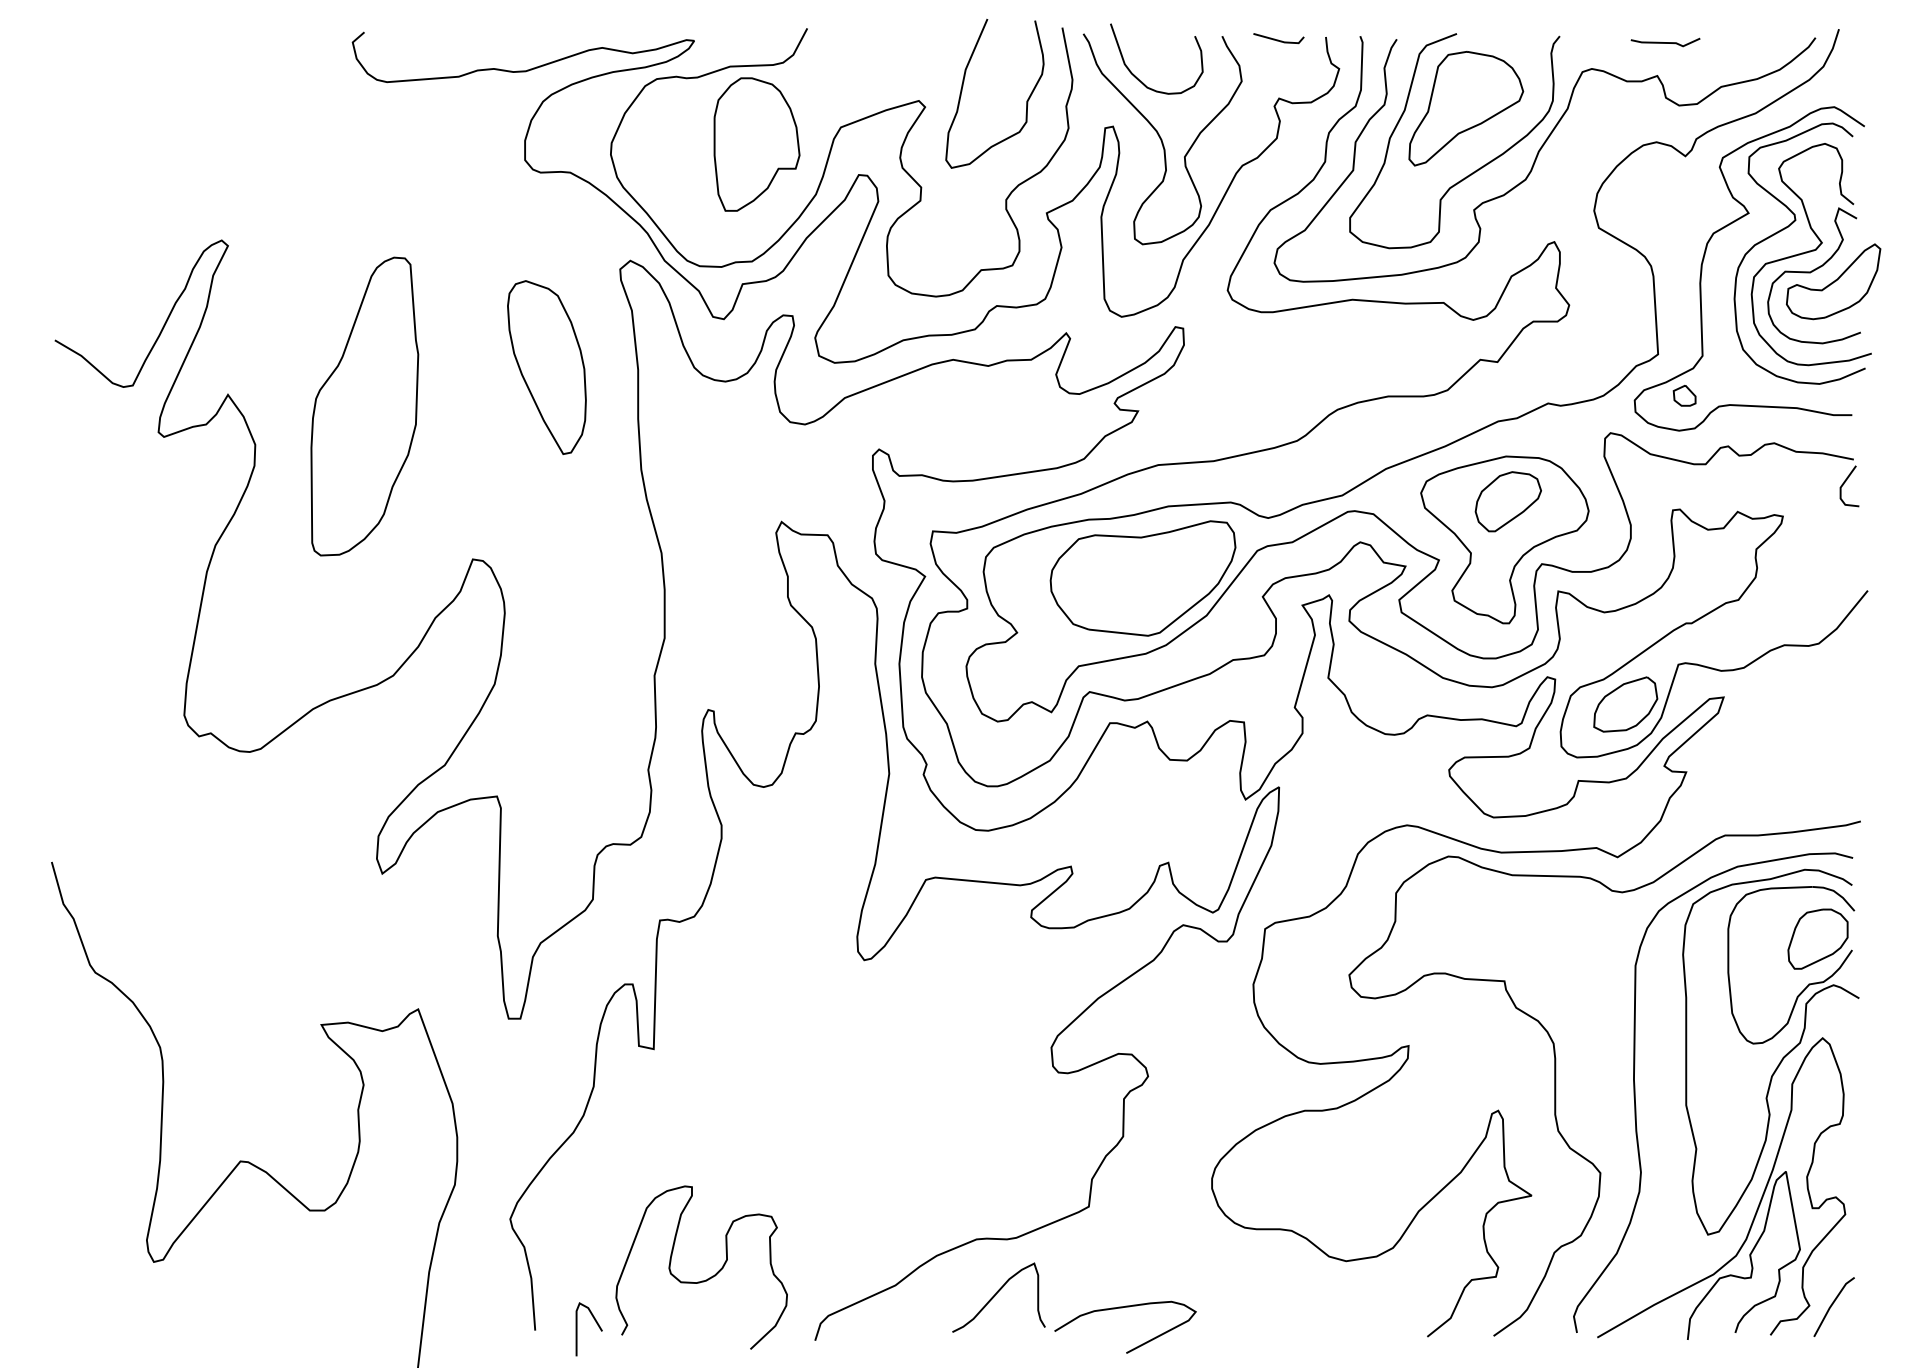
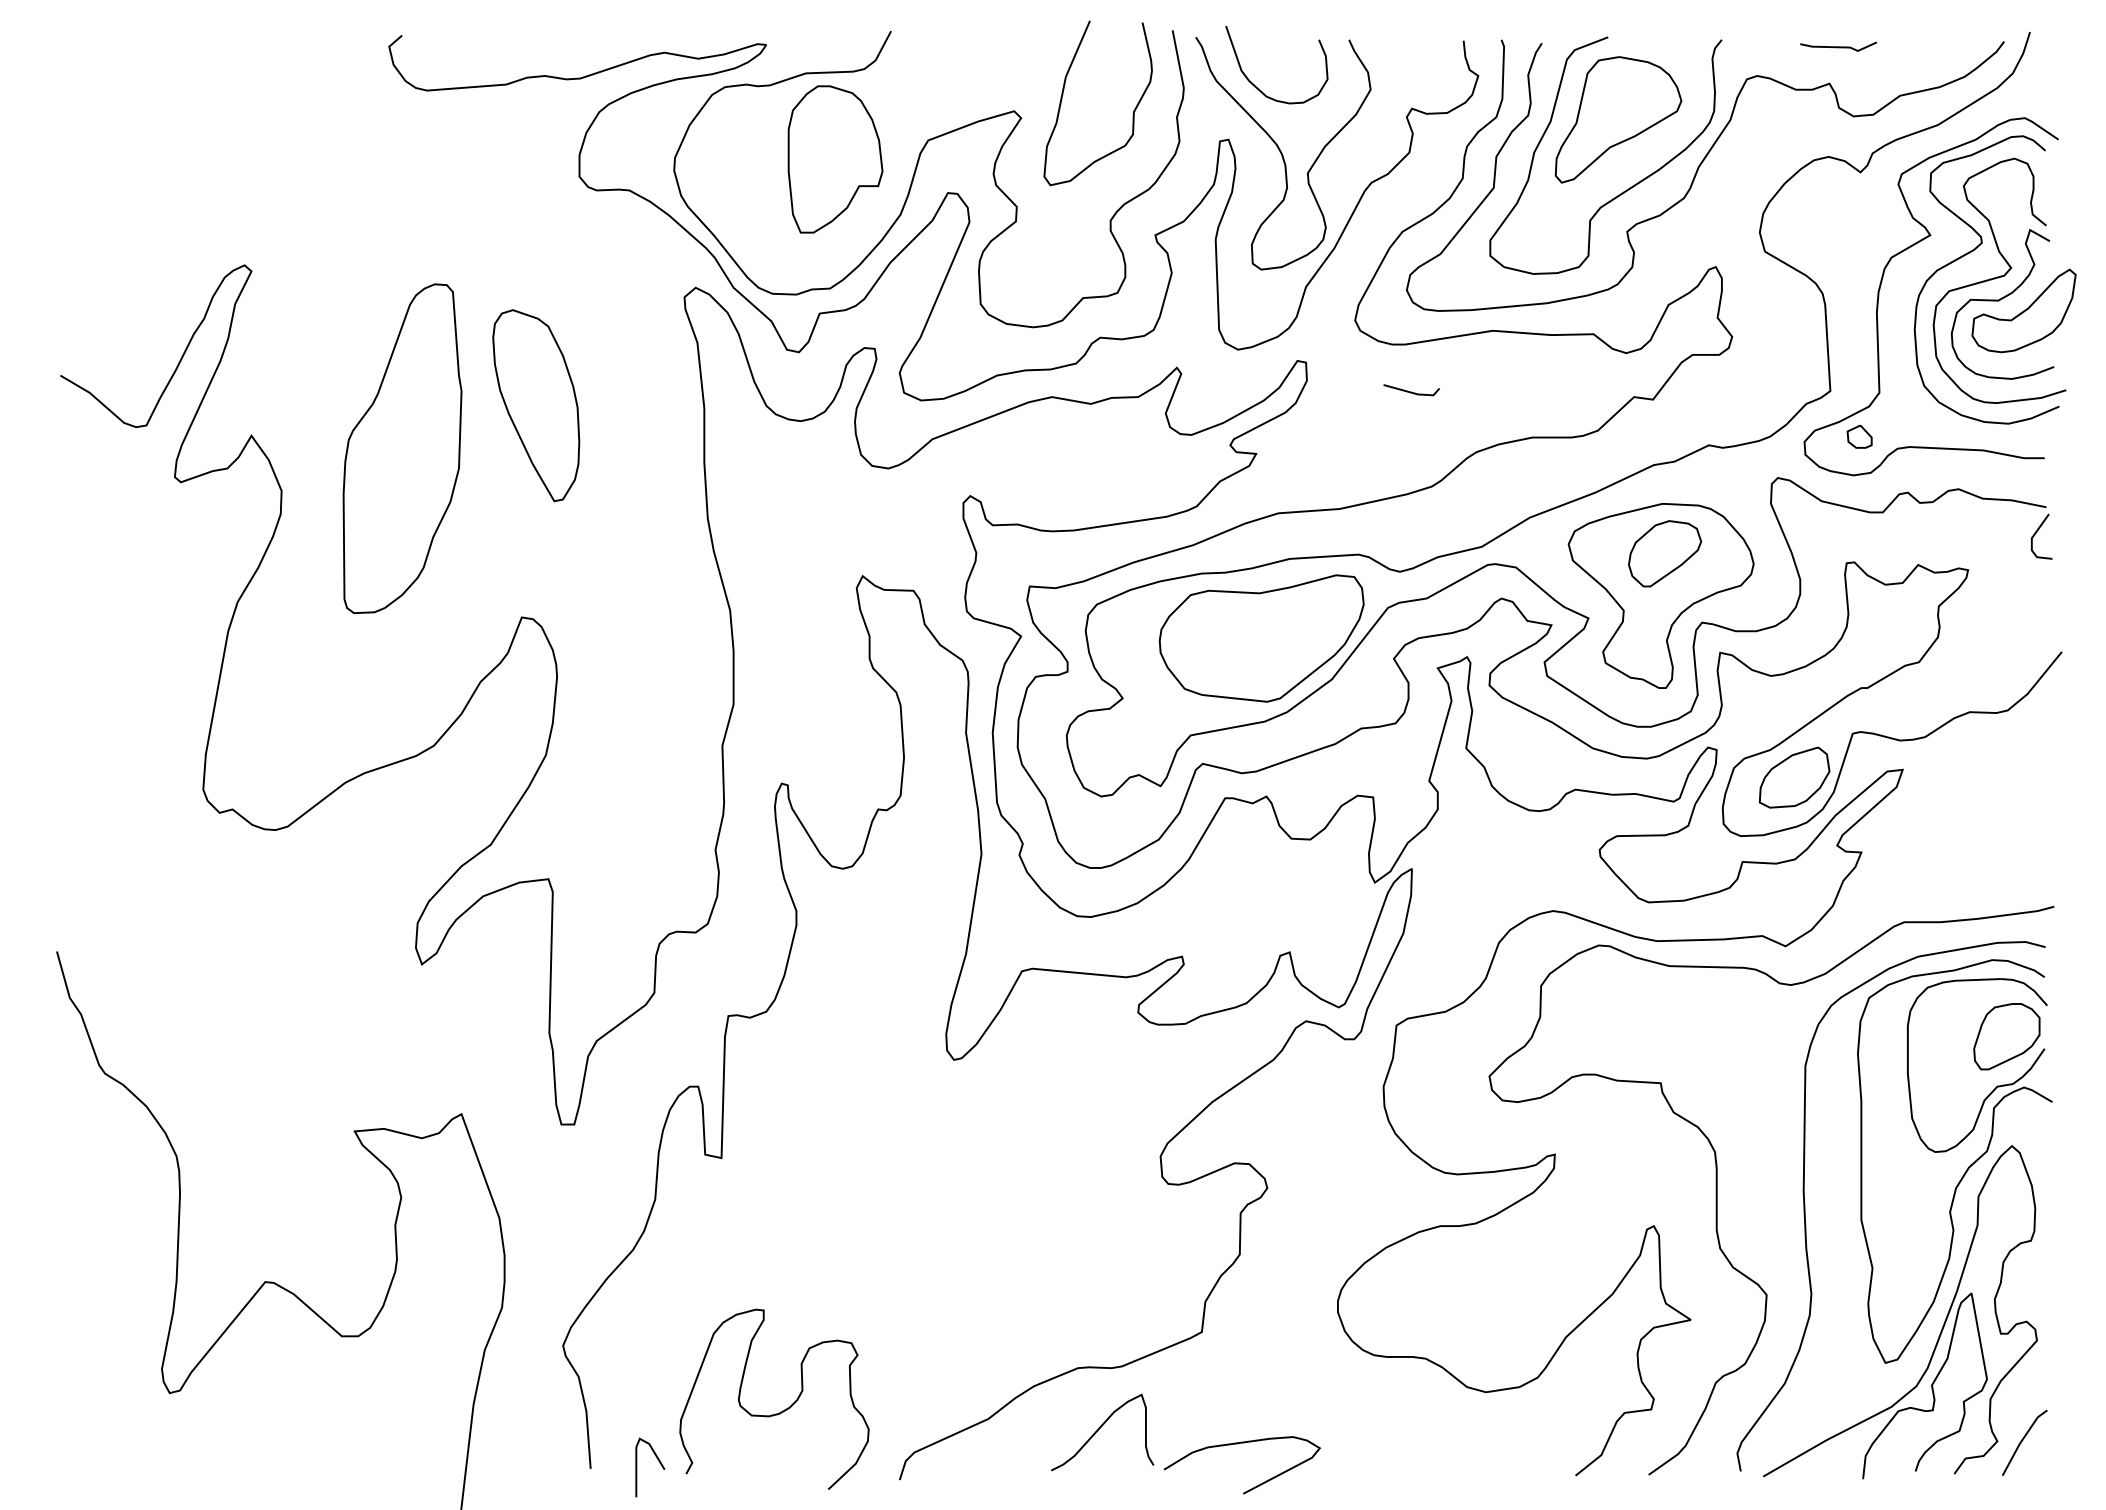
line: (1278, 39) -> (1411, 391), moved
part: (546, 367) -> (535, 405), moved

